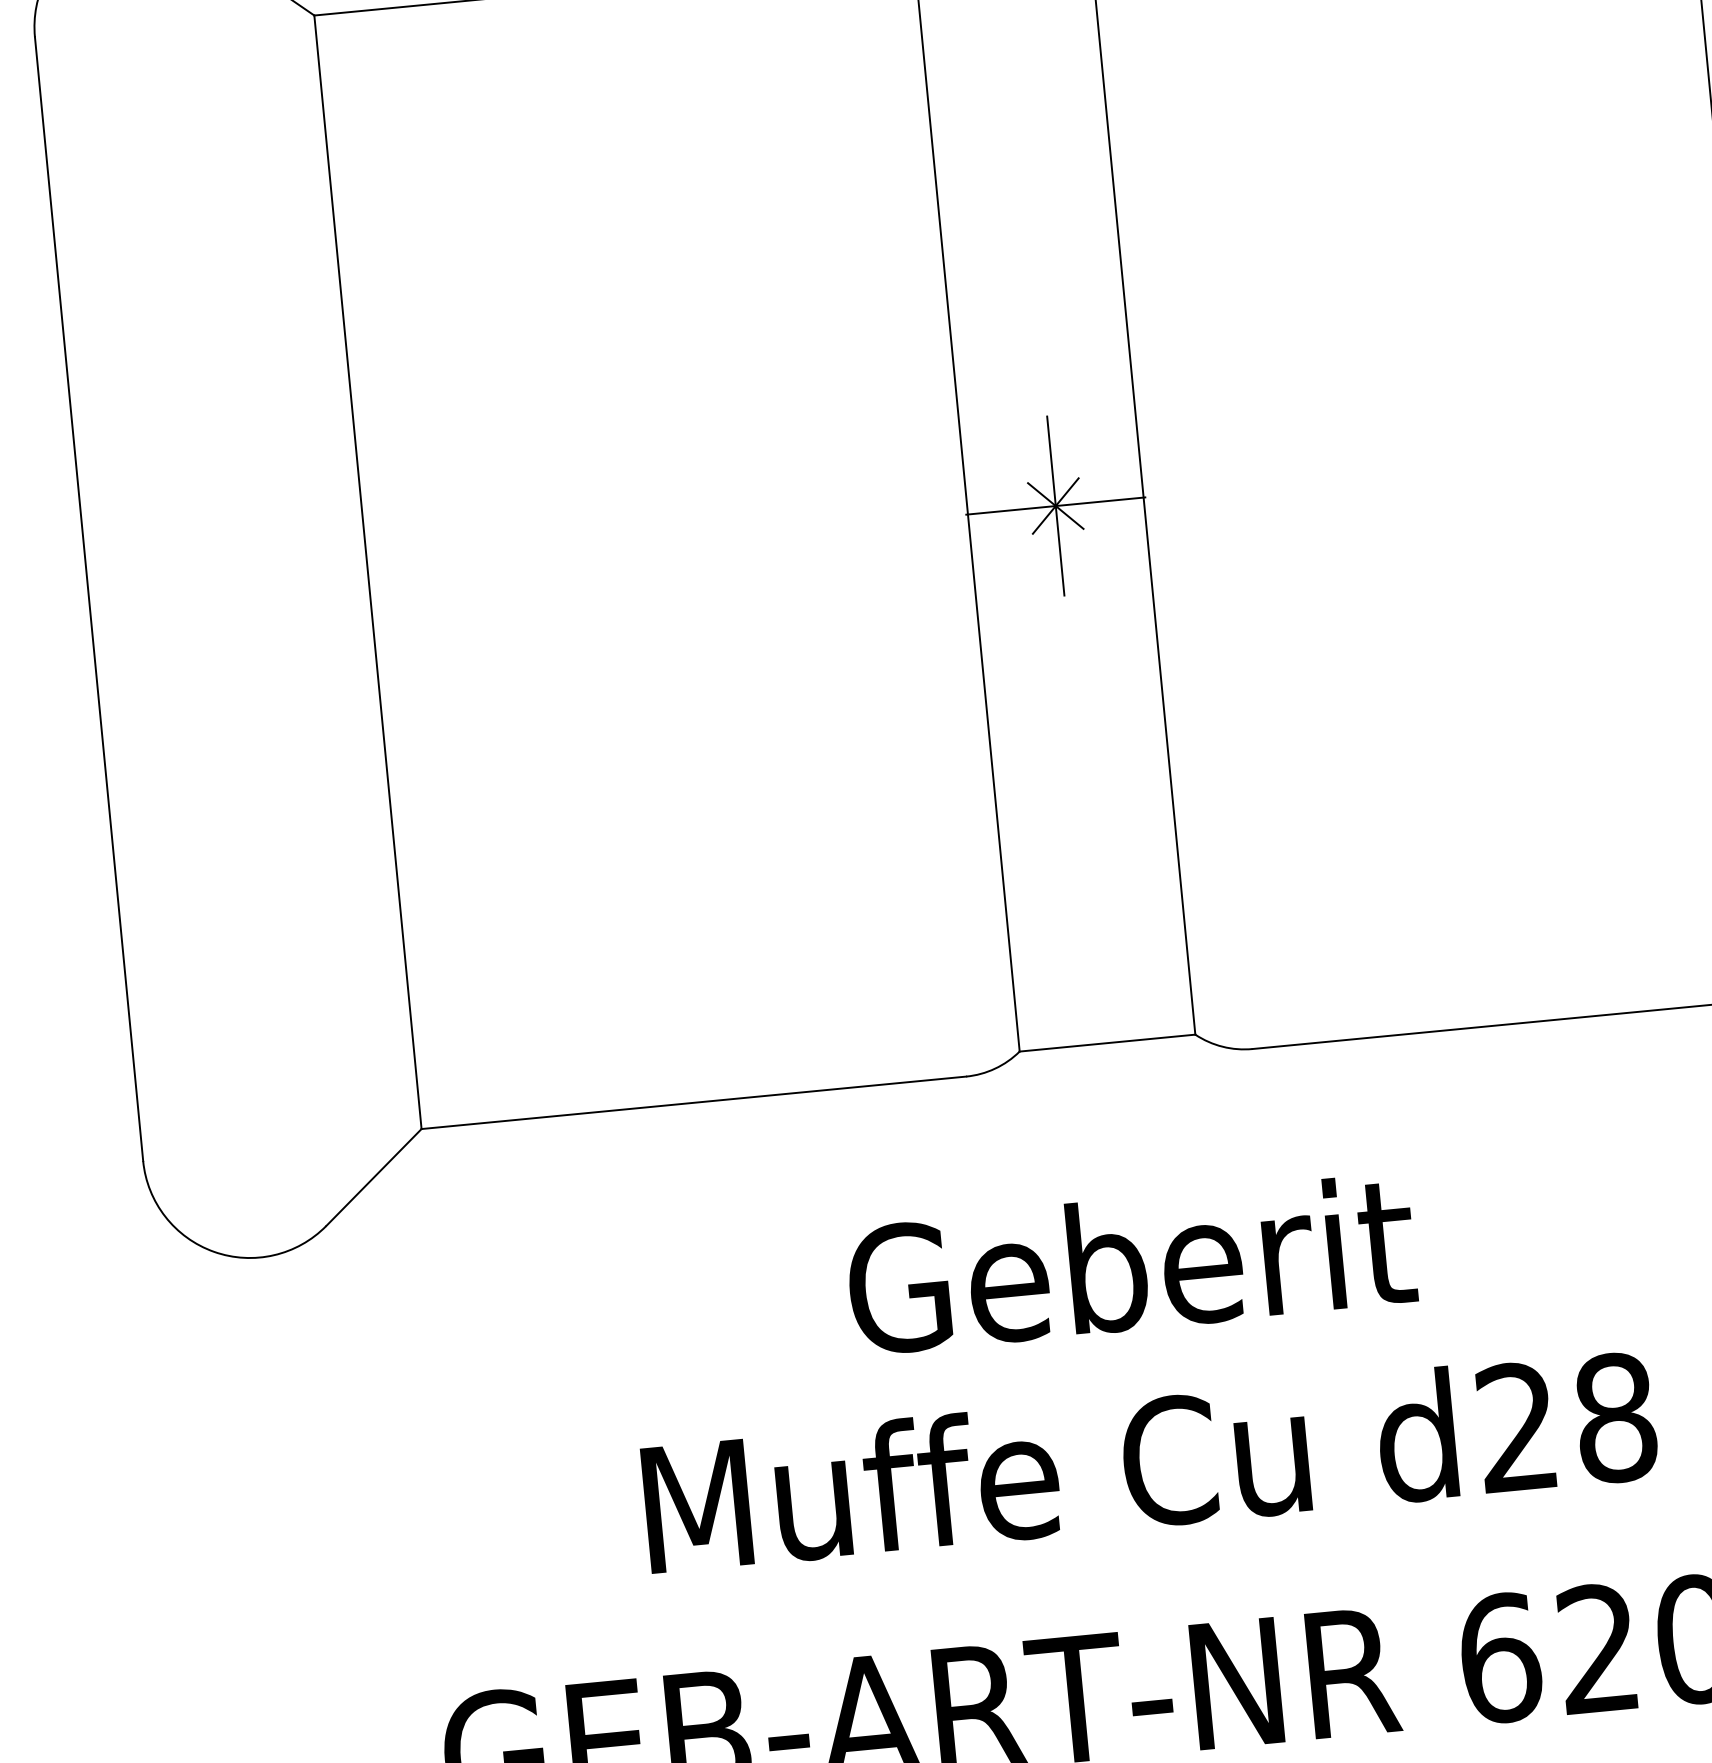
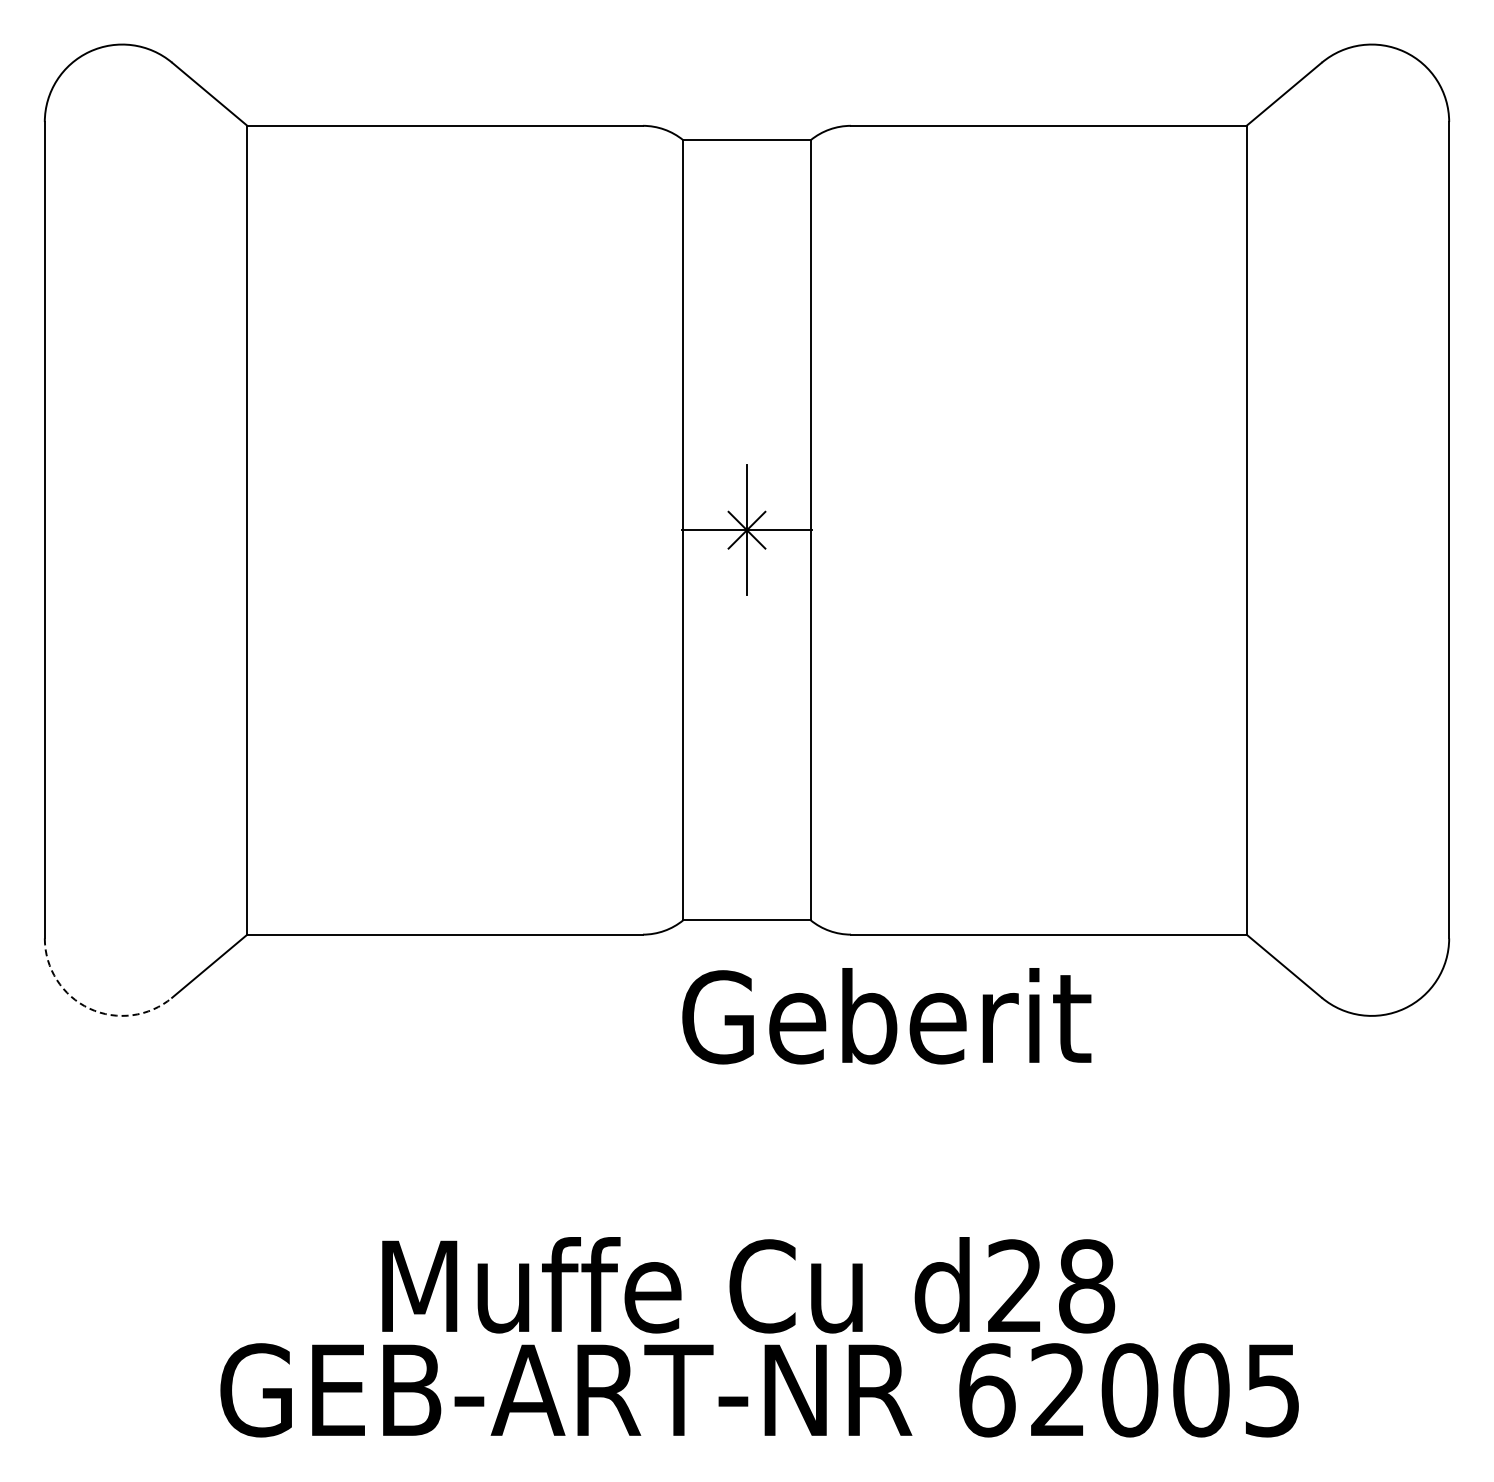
arc: (213, 1251) -> (89, 1008), solid -> dashed
text: (1130, 1264) -> (886, 1016), moved
text: (1149, 1461) -> (748, 1285), moved

